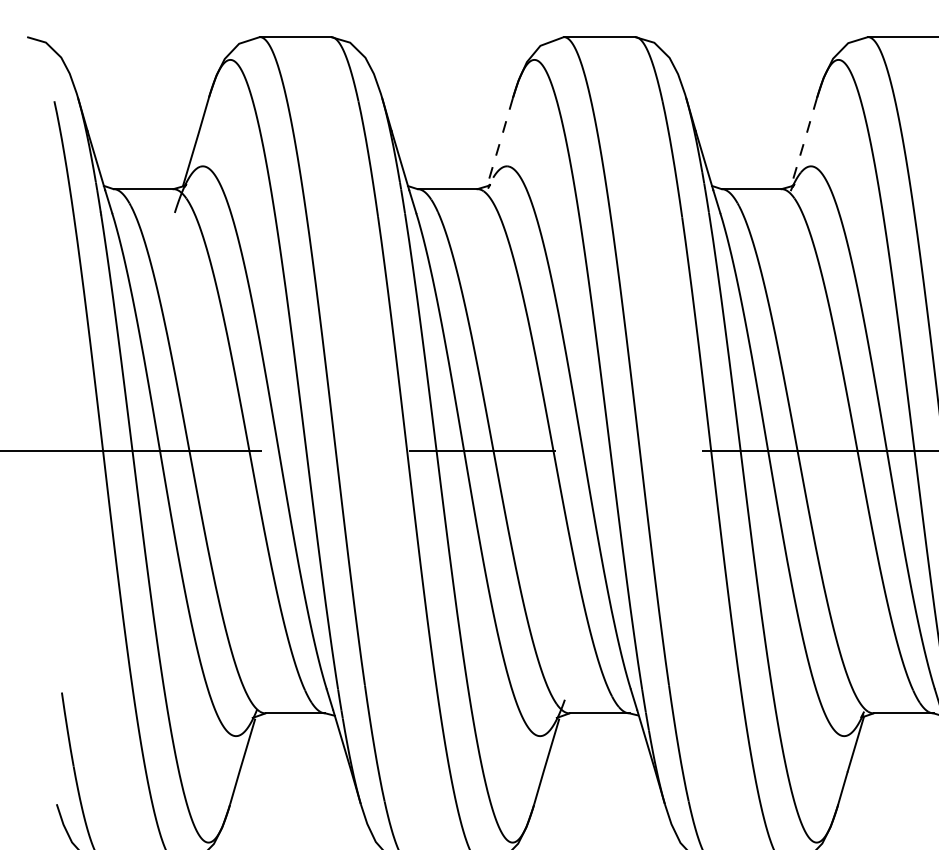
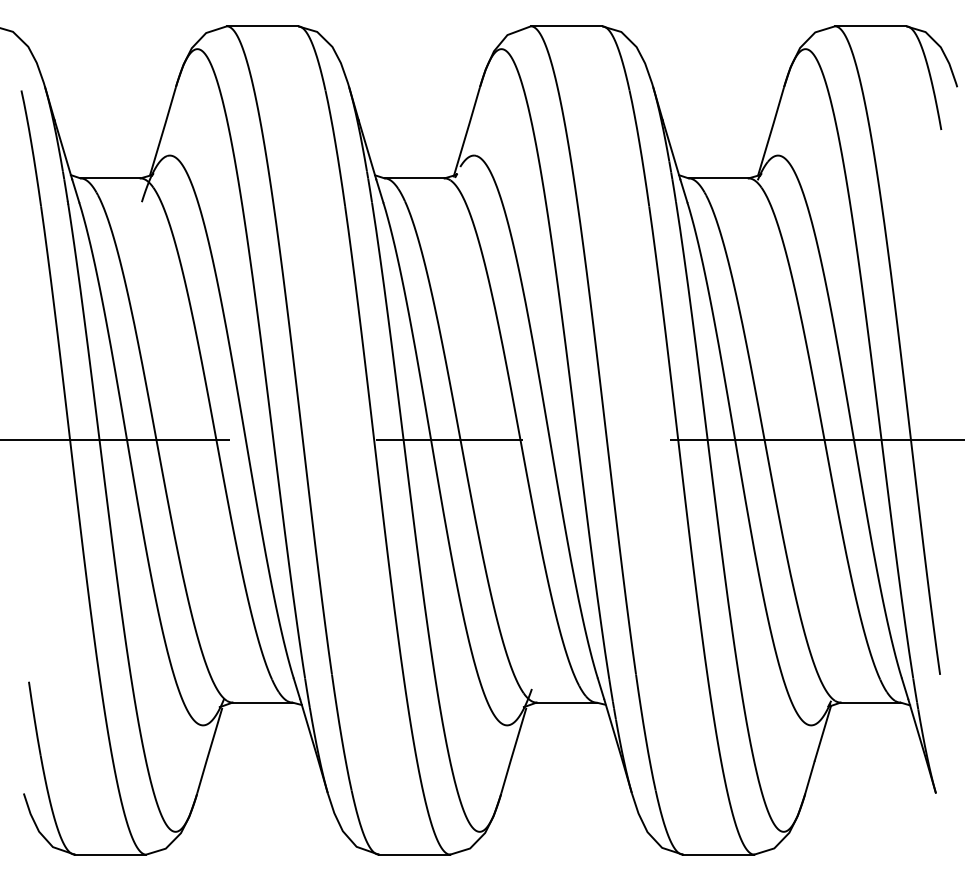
line: (804, 142) -> (771, 131), dashed -> solid
line: (499, 143) -> (466, 132), dashed -> solid

